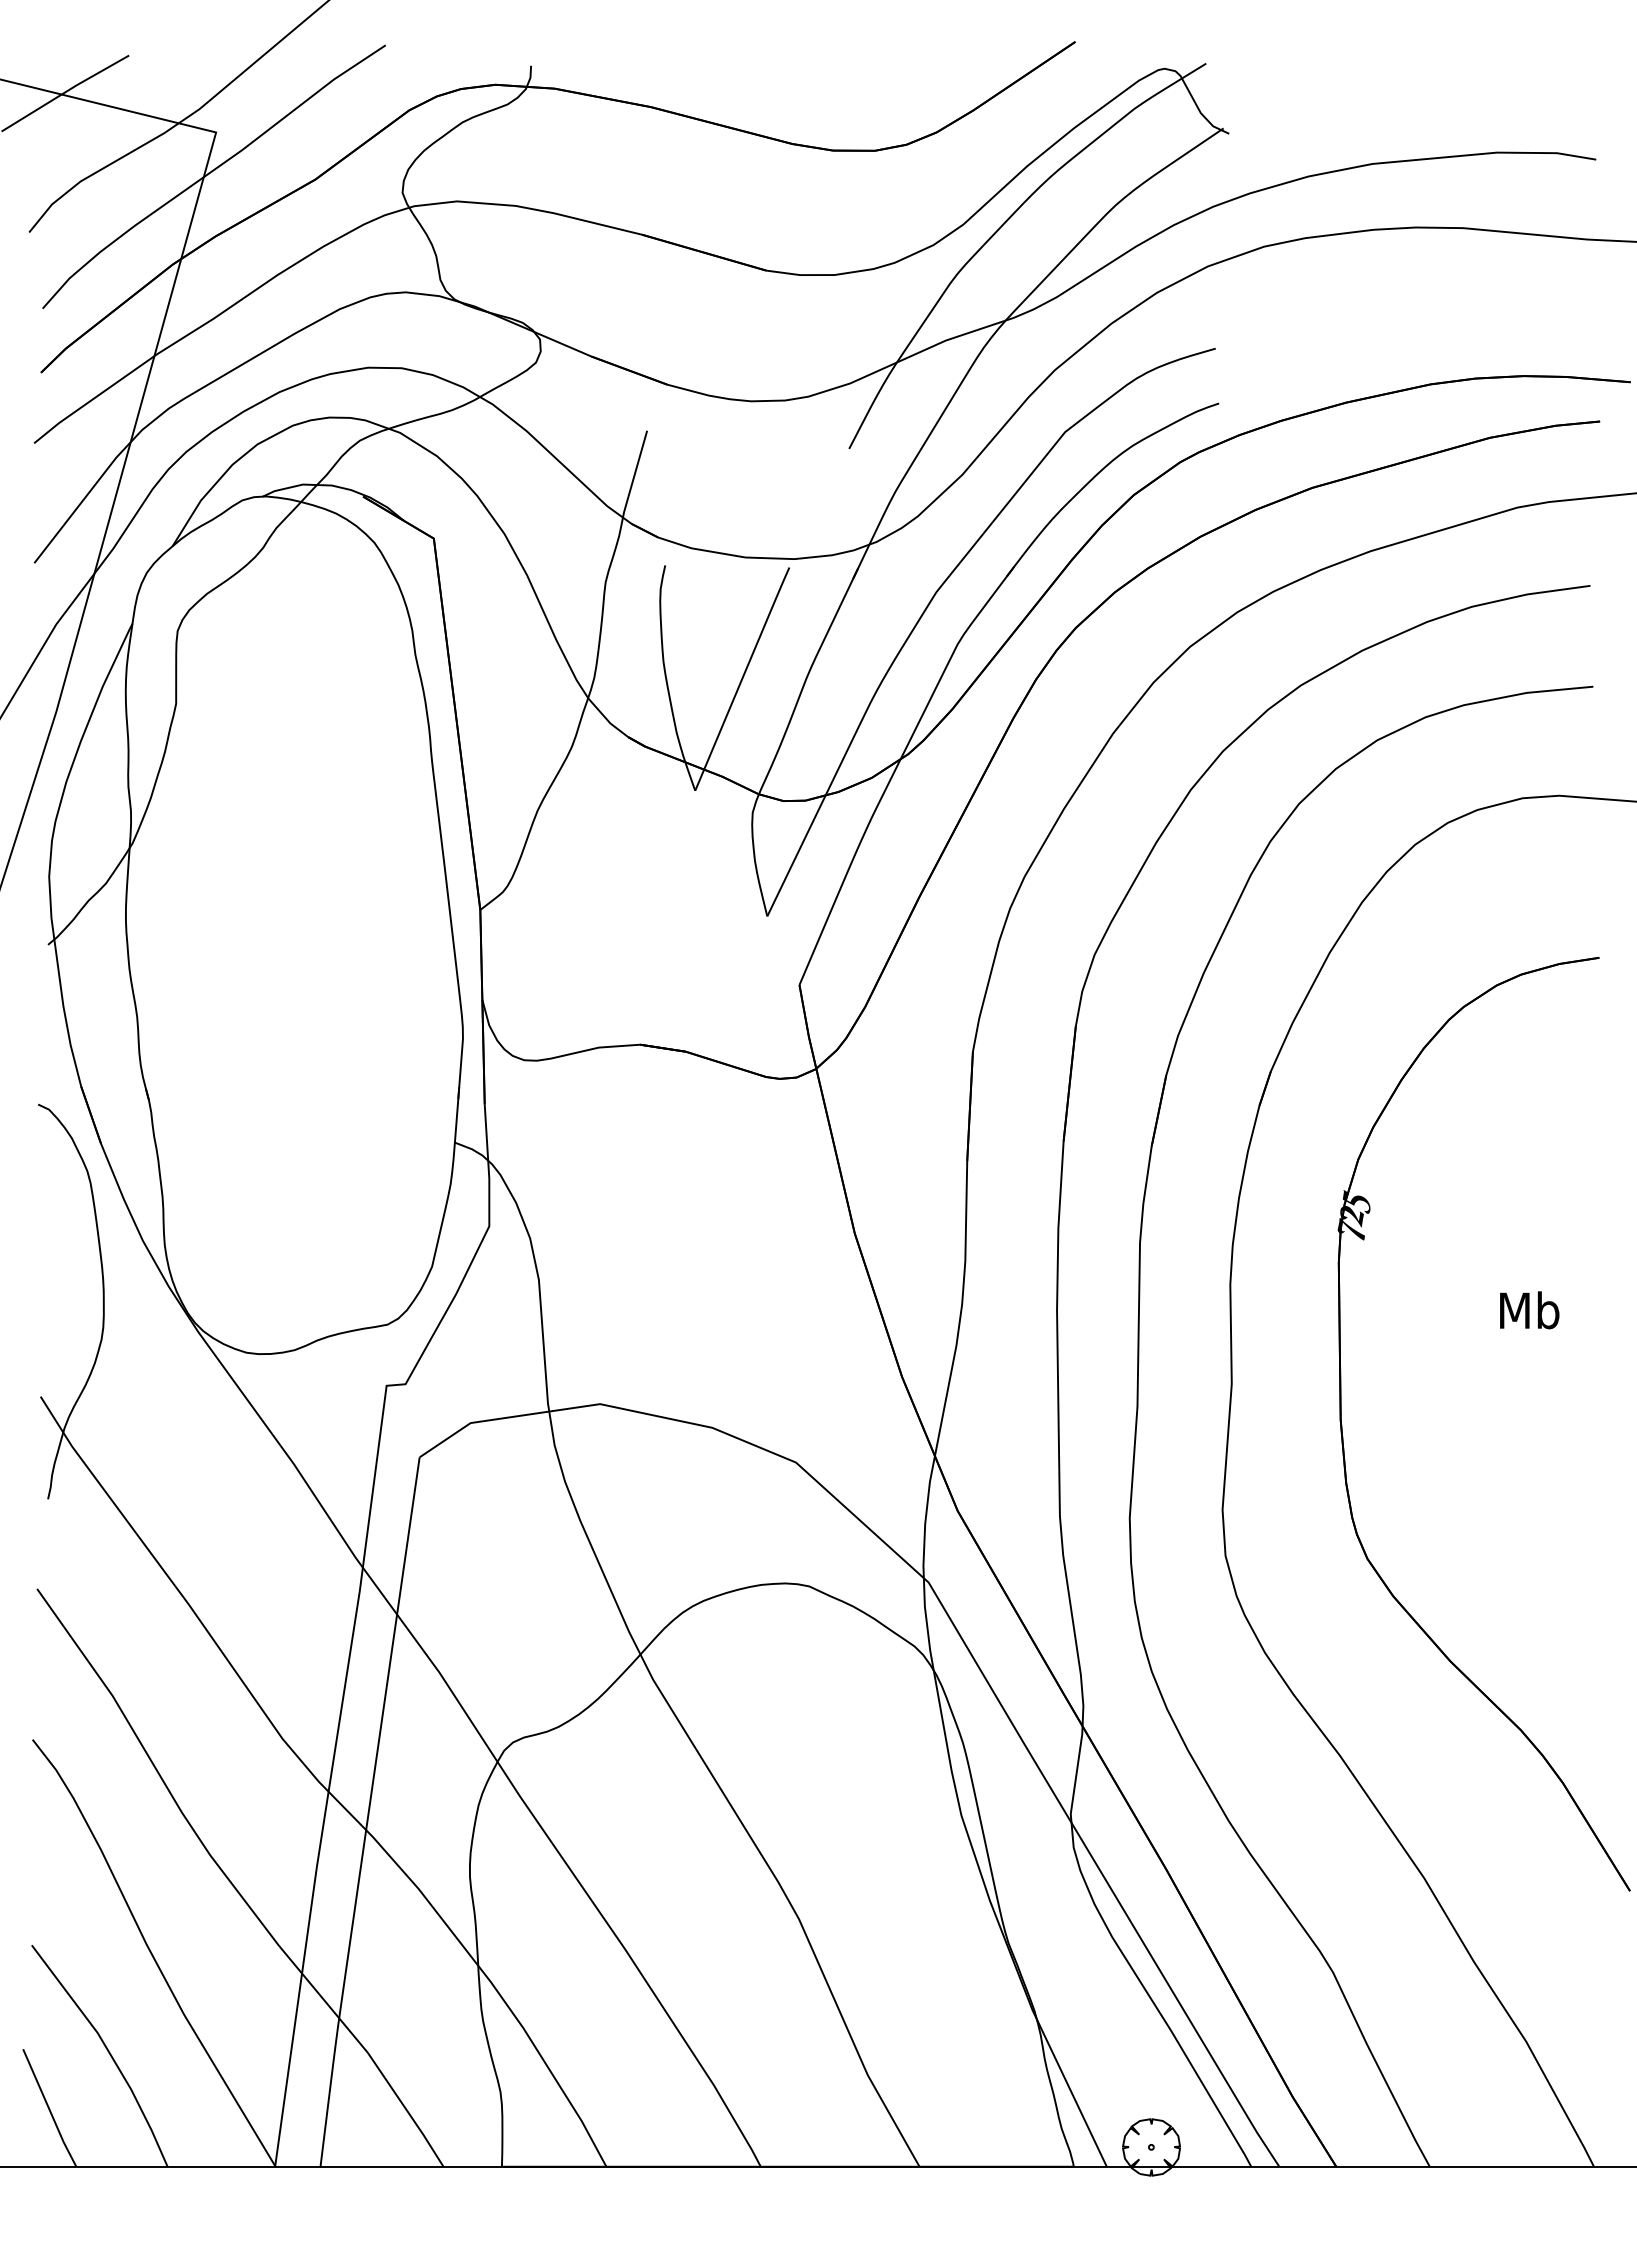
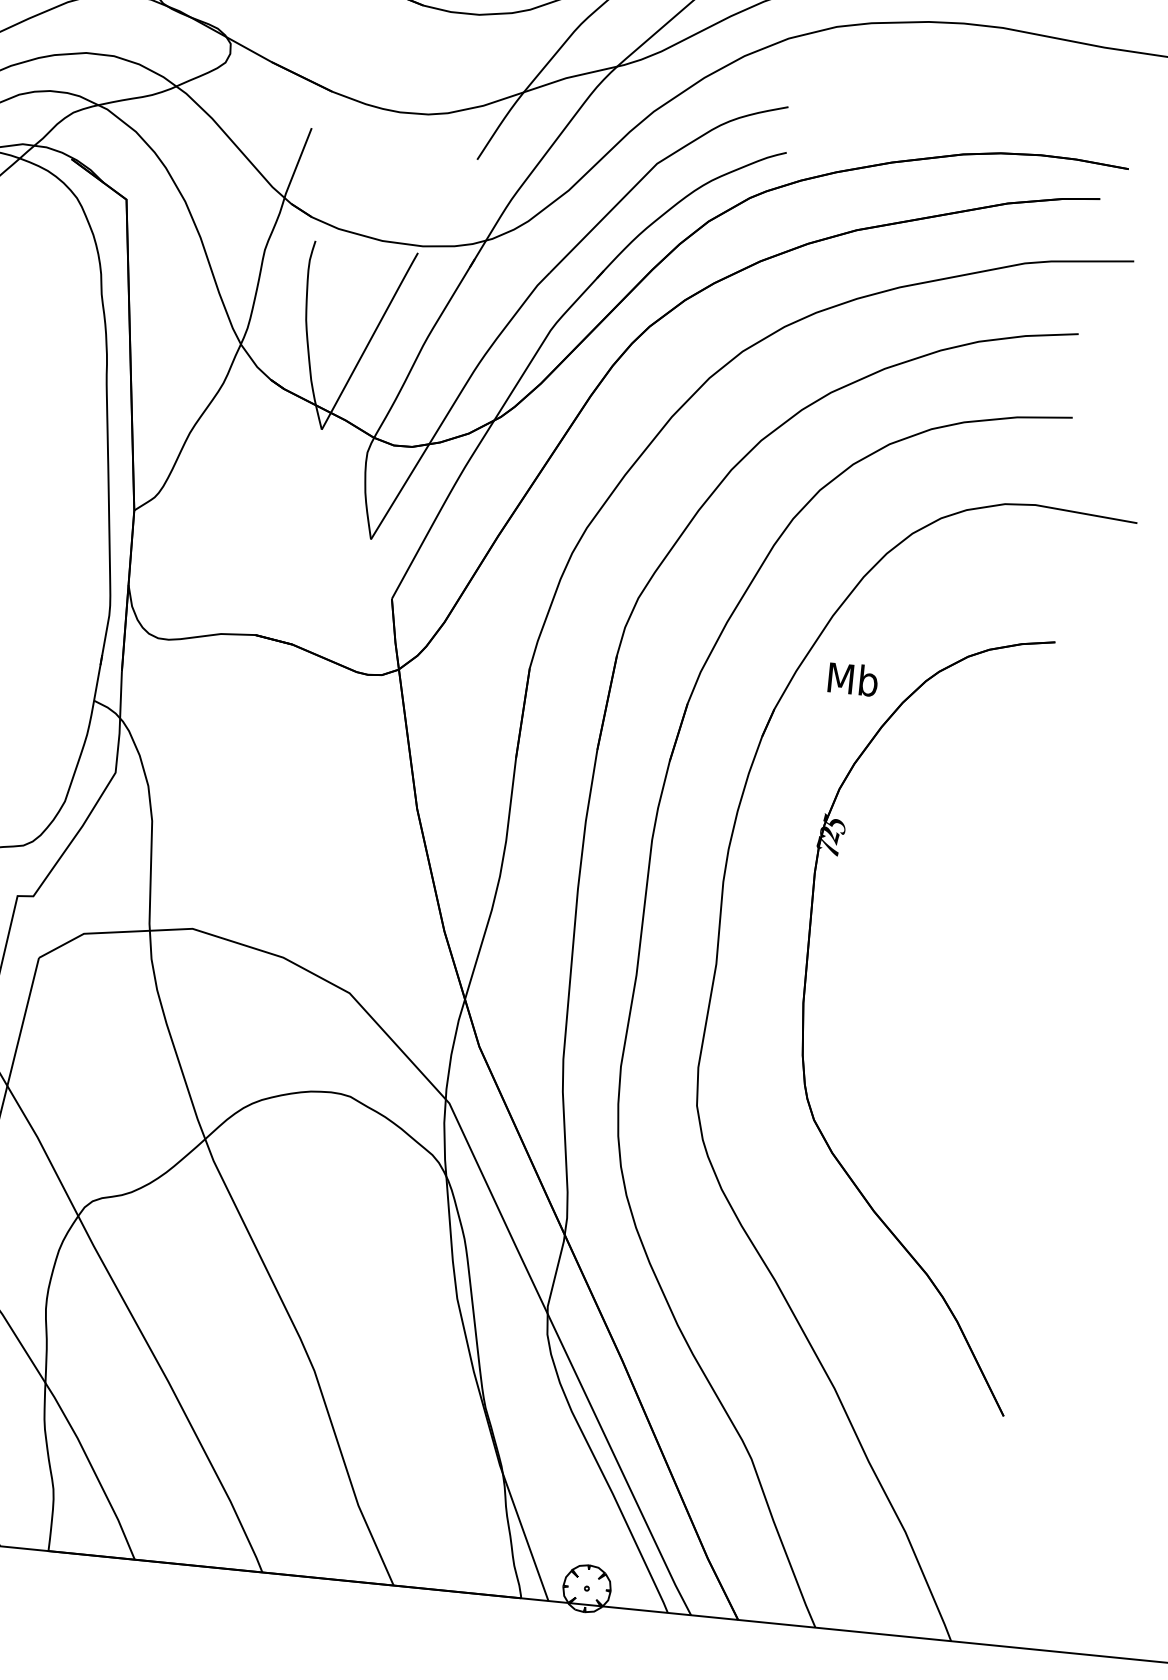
text: (1529, 1310) -> (853, 679), moved

